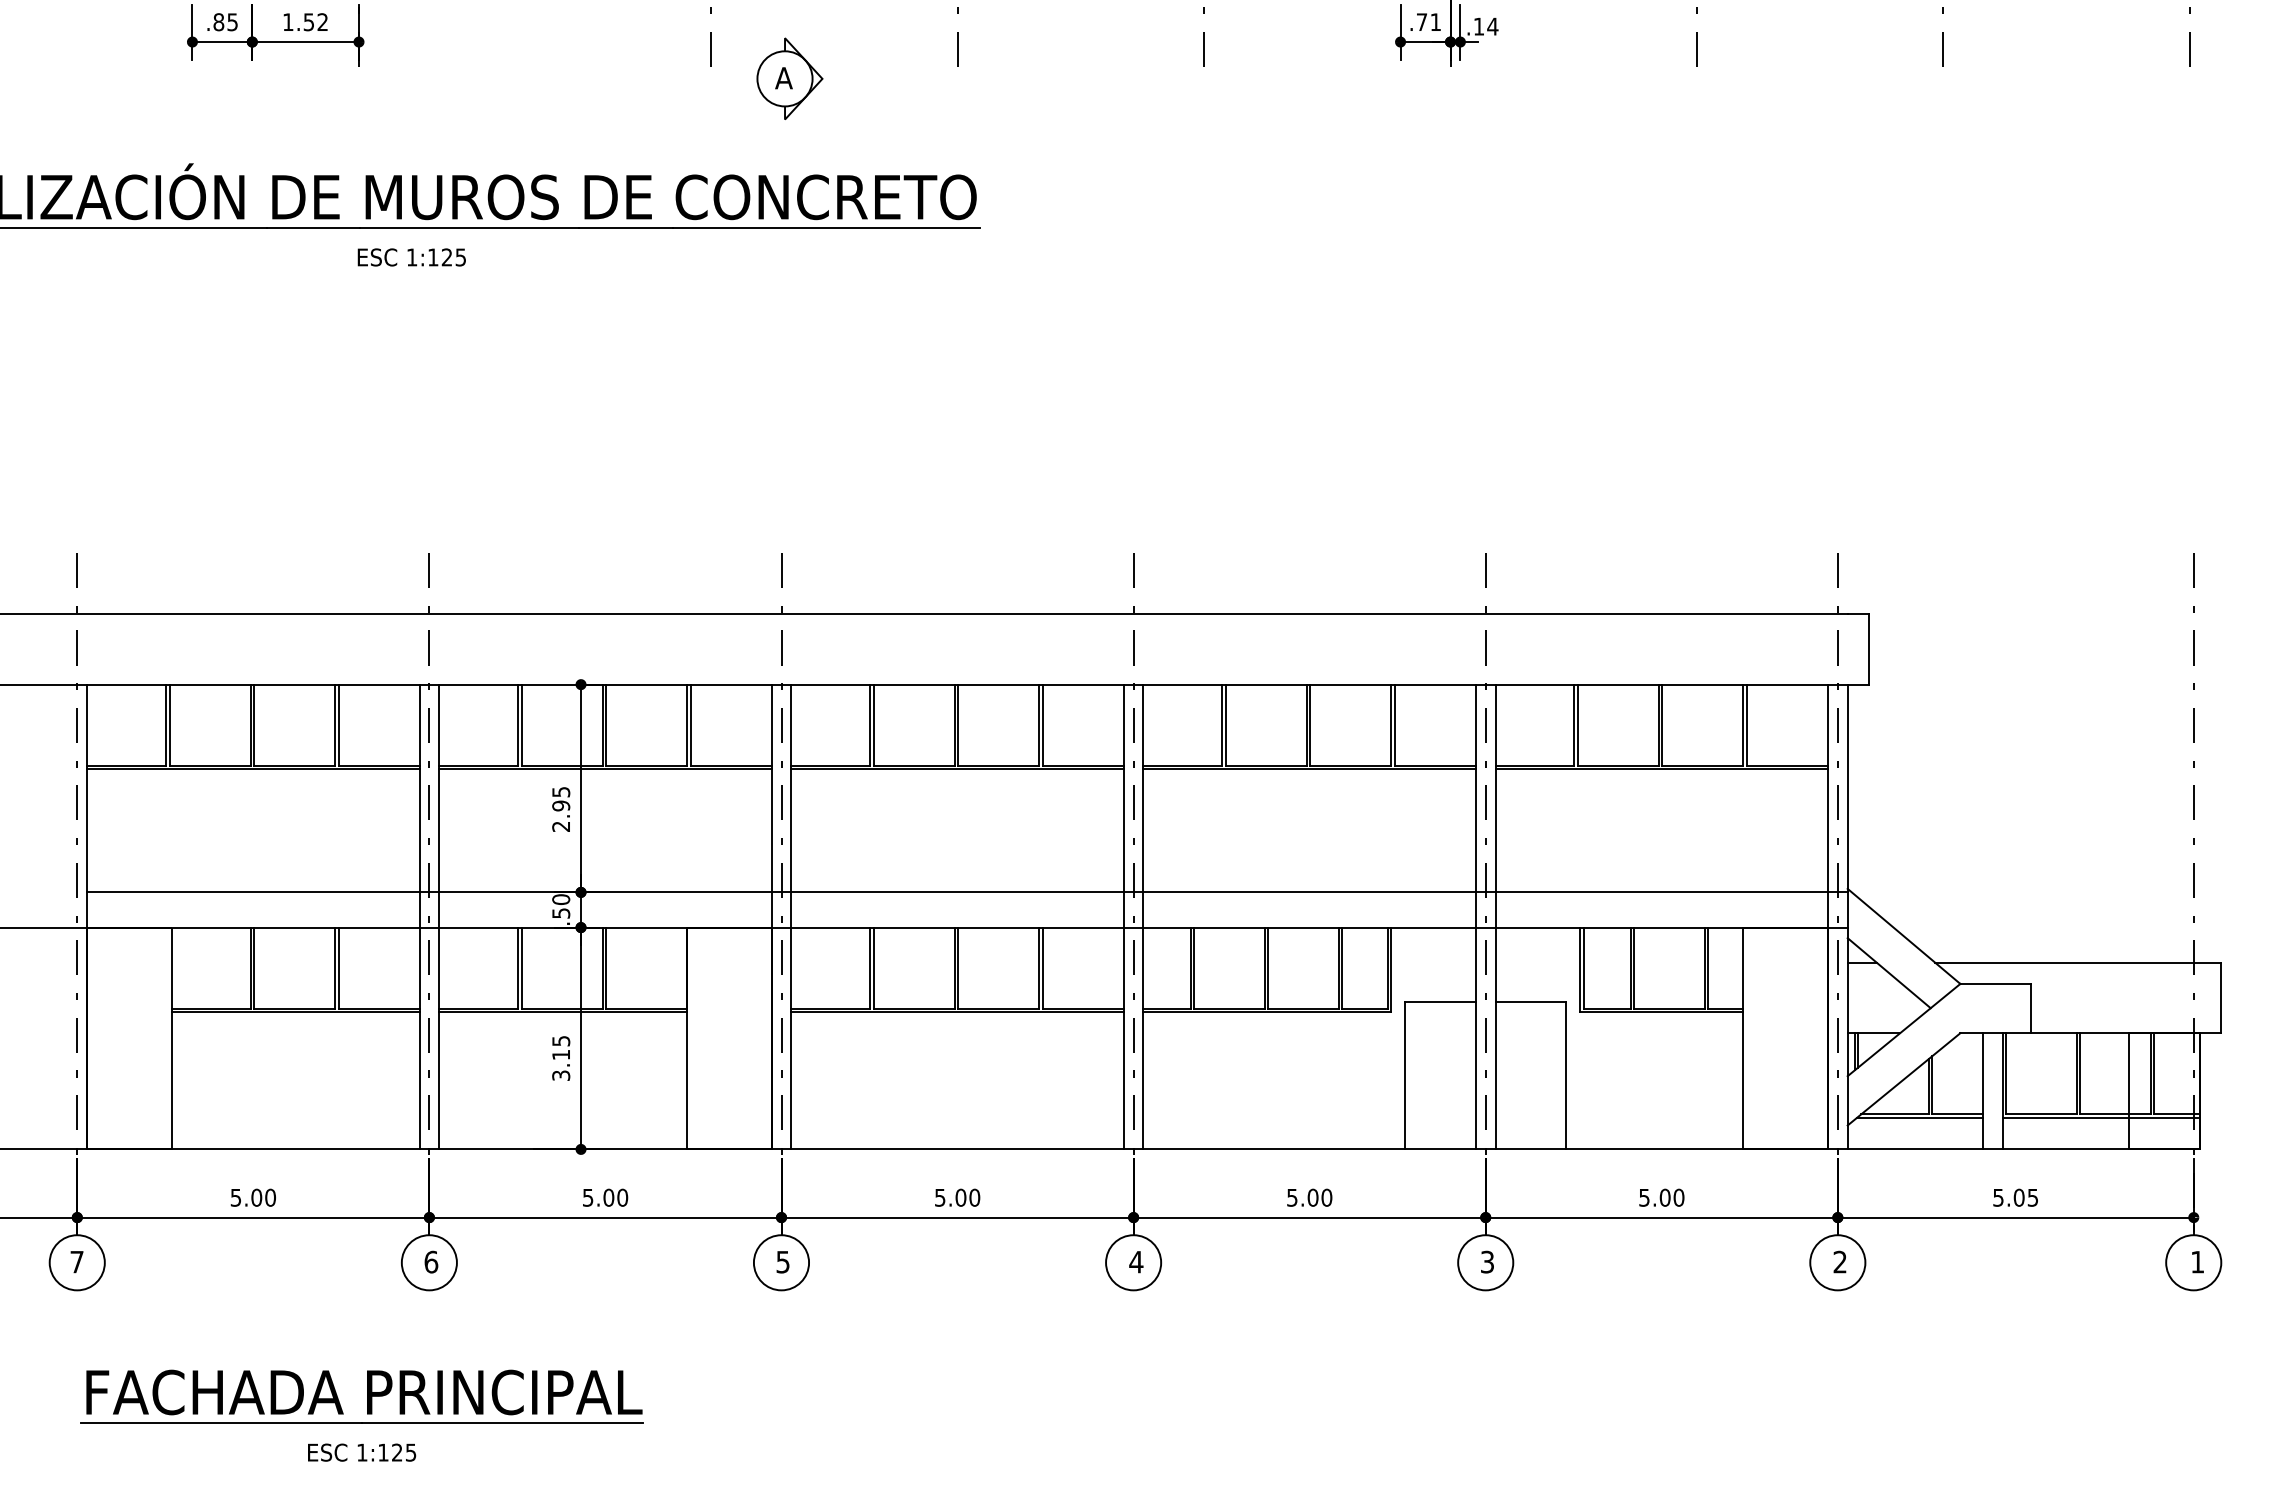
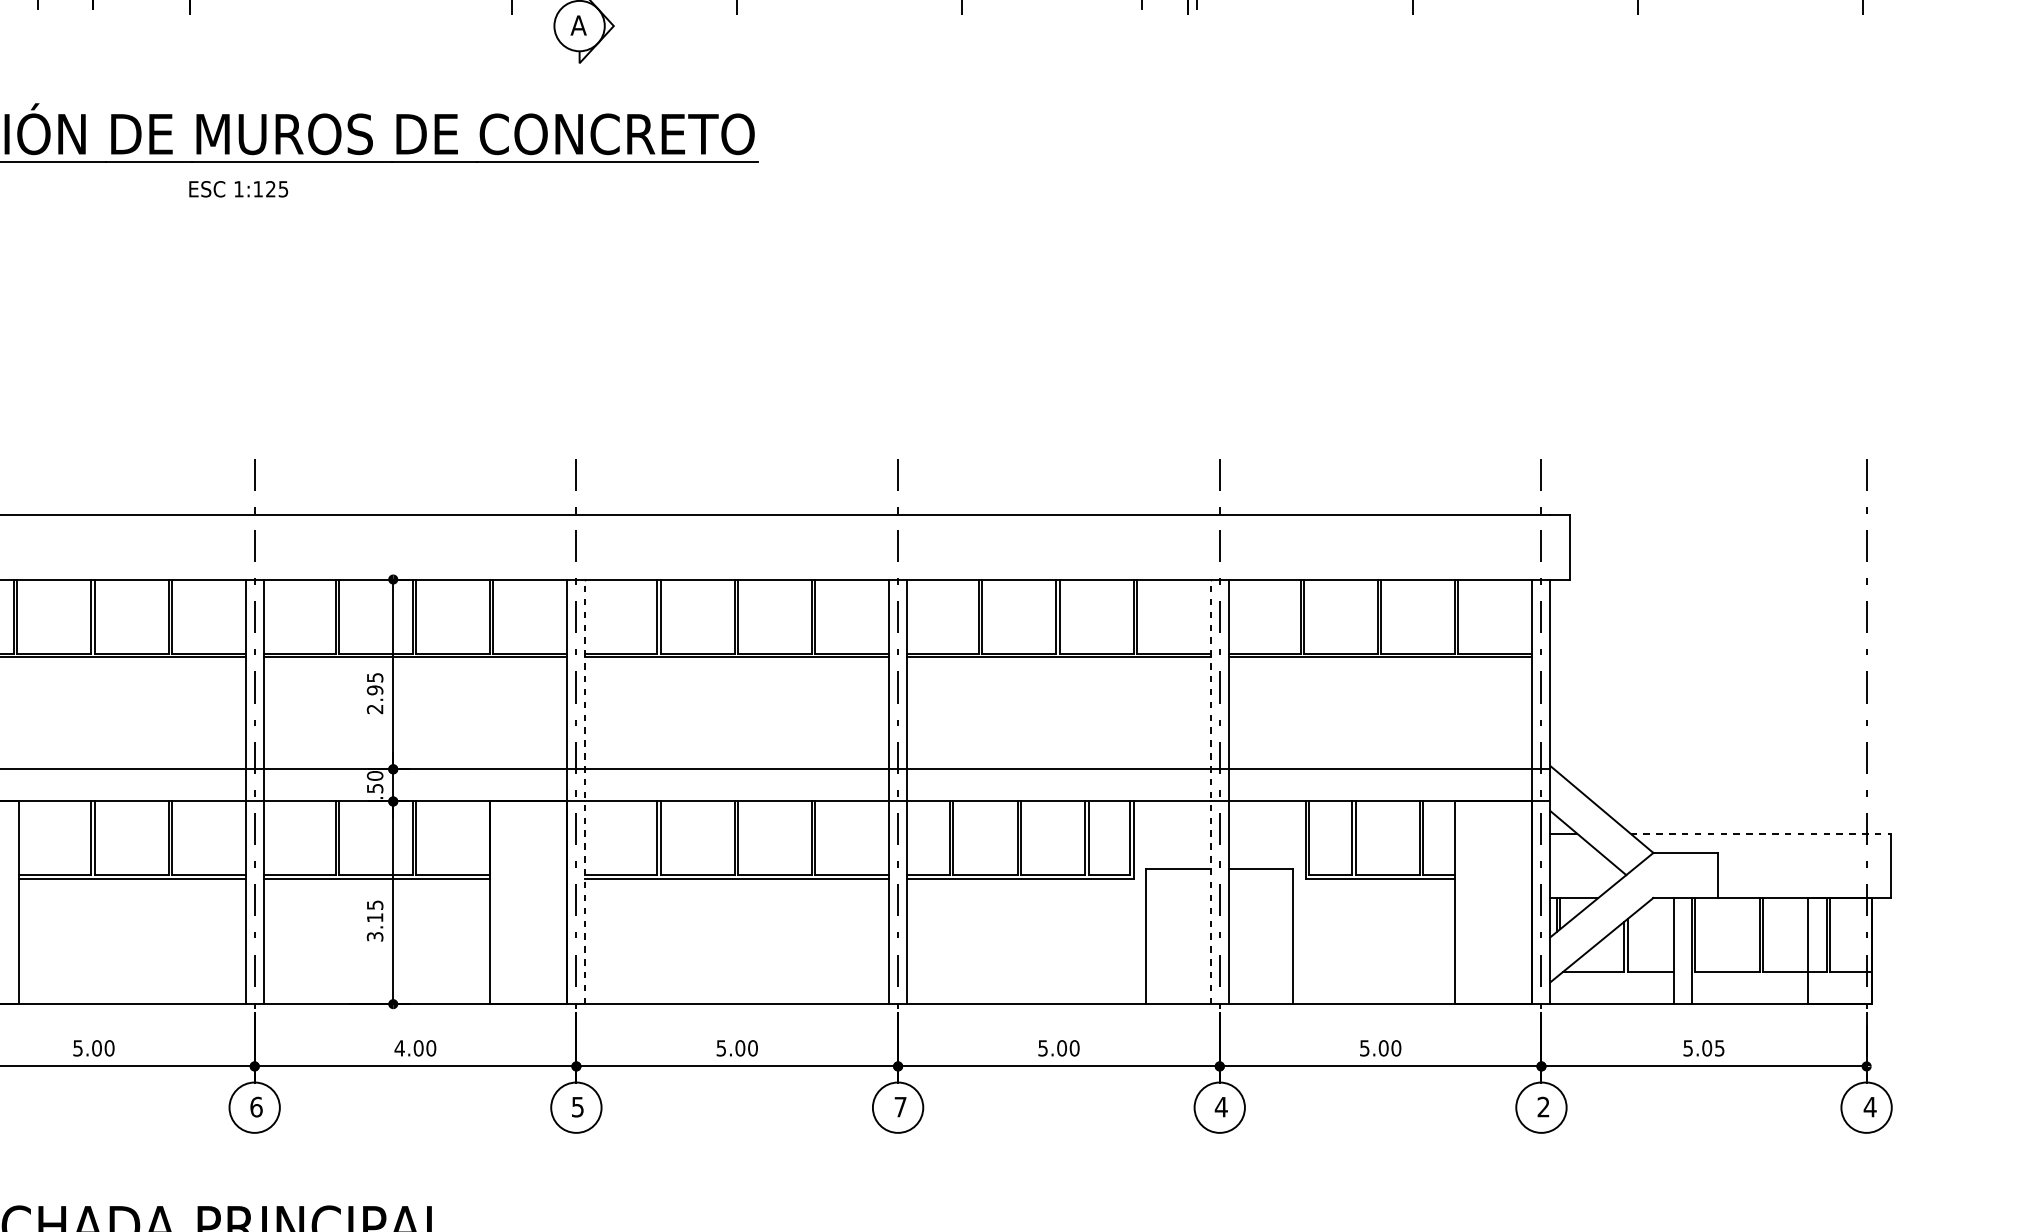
line: (791, 916) -> (585, 791), solid -> dashed
line: (1475, 916) -> (1210, 791), solid -> dashed
line: (2078, 962) -> (1761, 833), solid -> dashed
line: (1919, 1117) -> (1616, 974), removed
line: (2100, 1117) -> (1781, 974), removed
text: (587, 1197) -> (399, 1048), 5.00 -> 4.00
text: (1487, 1261) -> (1221, 1106), 3 -> 4
text: (1136, 1262) -> (900, 1107), 4 -> 7
text: (2197, 1262) -> (1870, 1107), 1 -> 4

